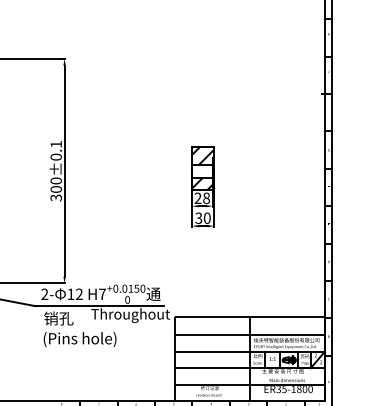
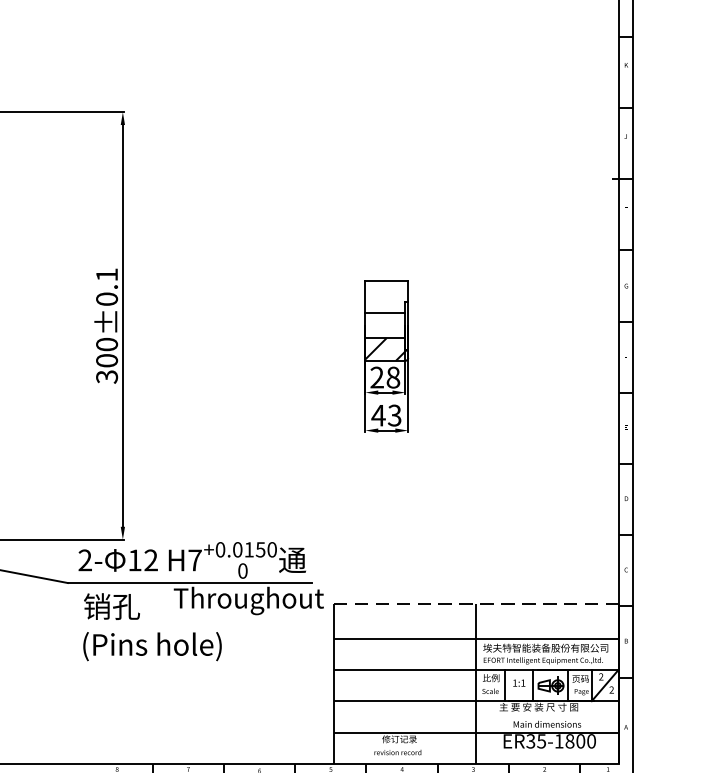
hatch: (202, 155) -> (385, 296), removed
text: (202, 217) -> (385, 414), 30 -> 43
line: (250, 317) -> (477, 604), solid -> dashed

